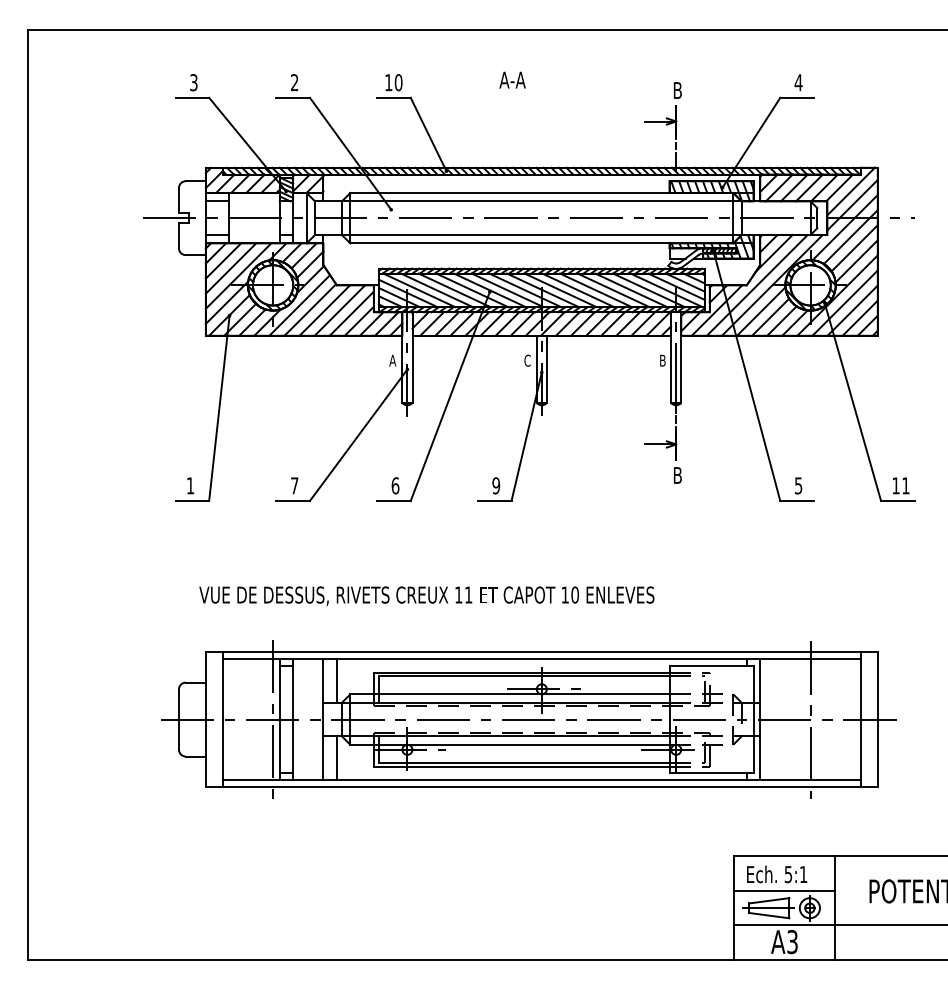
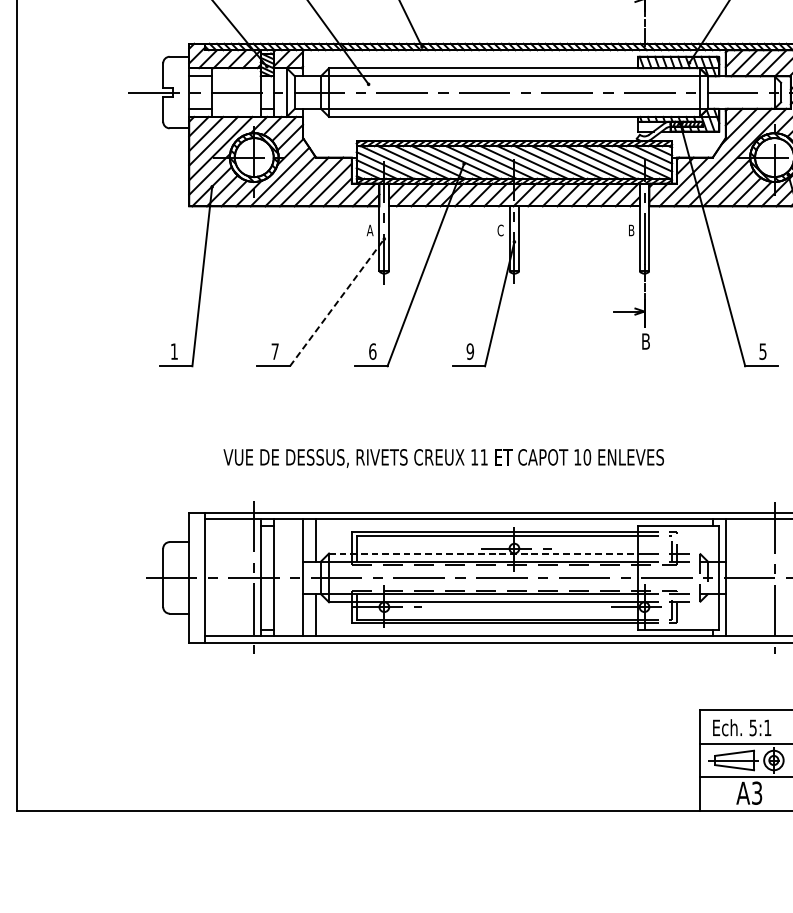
line: (358, 435) -> (336, 302), solid -> dashed
text: (426, 595) -> (443, 457), moved
line: (509, 694) -> (483, 553), solid -> dashed

